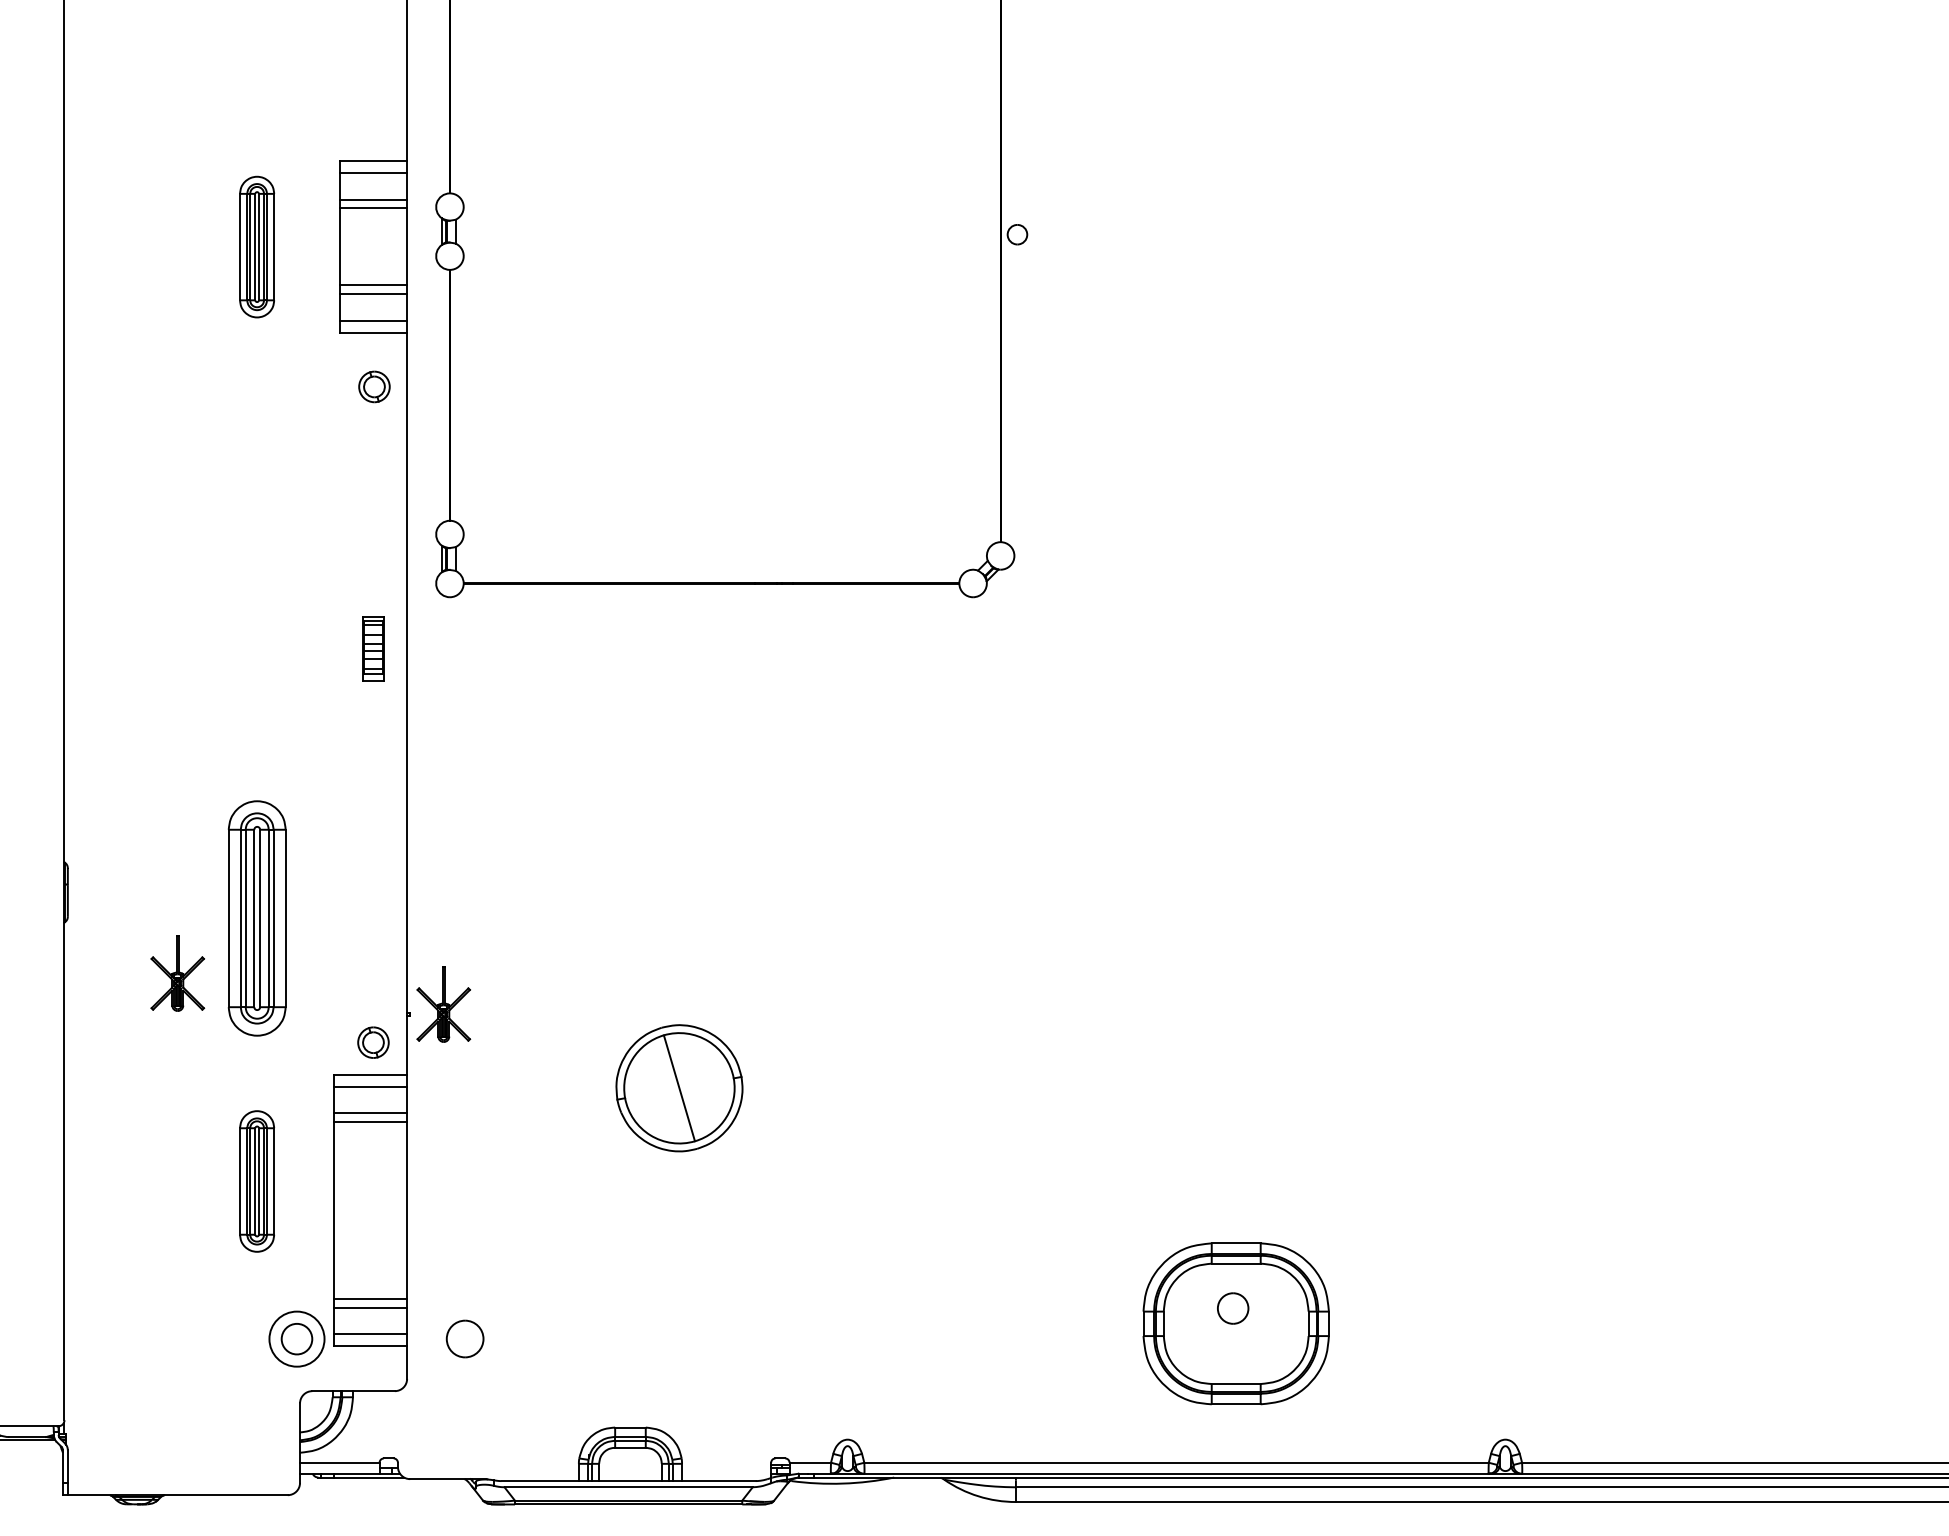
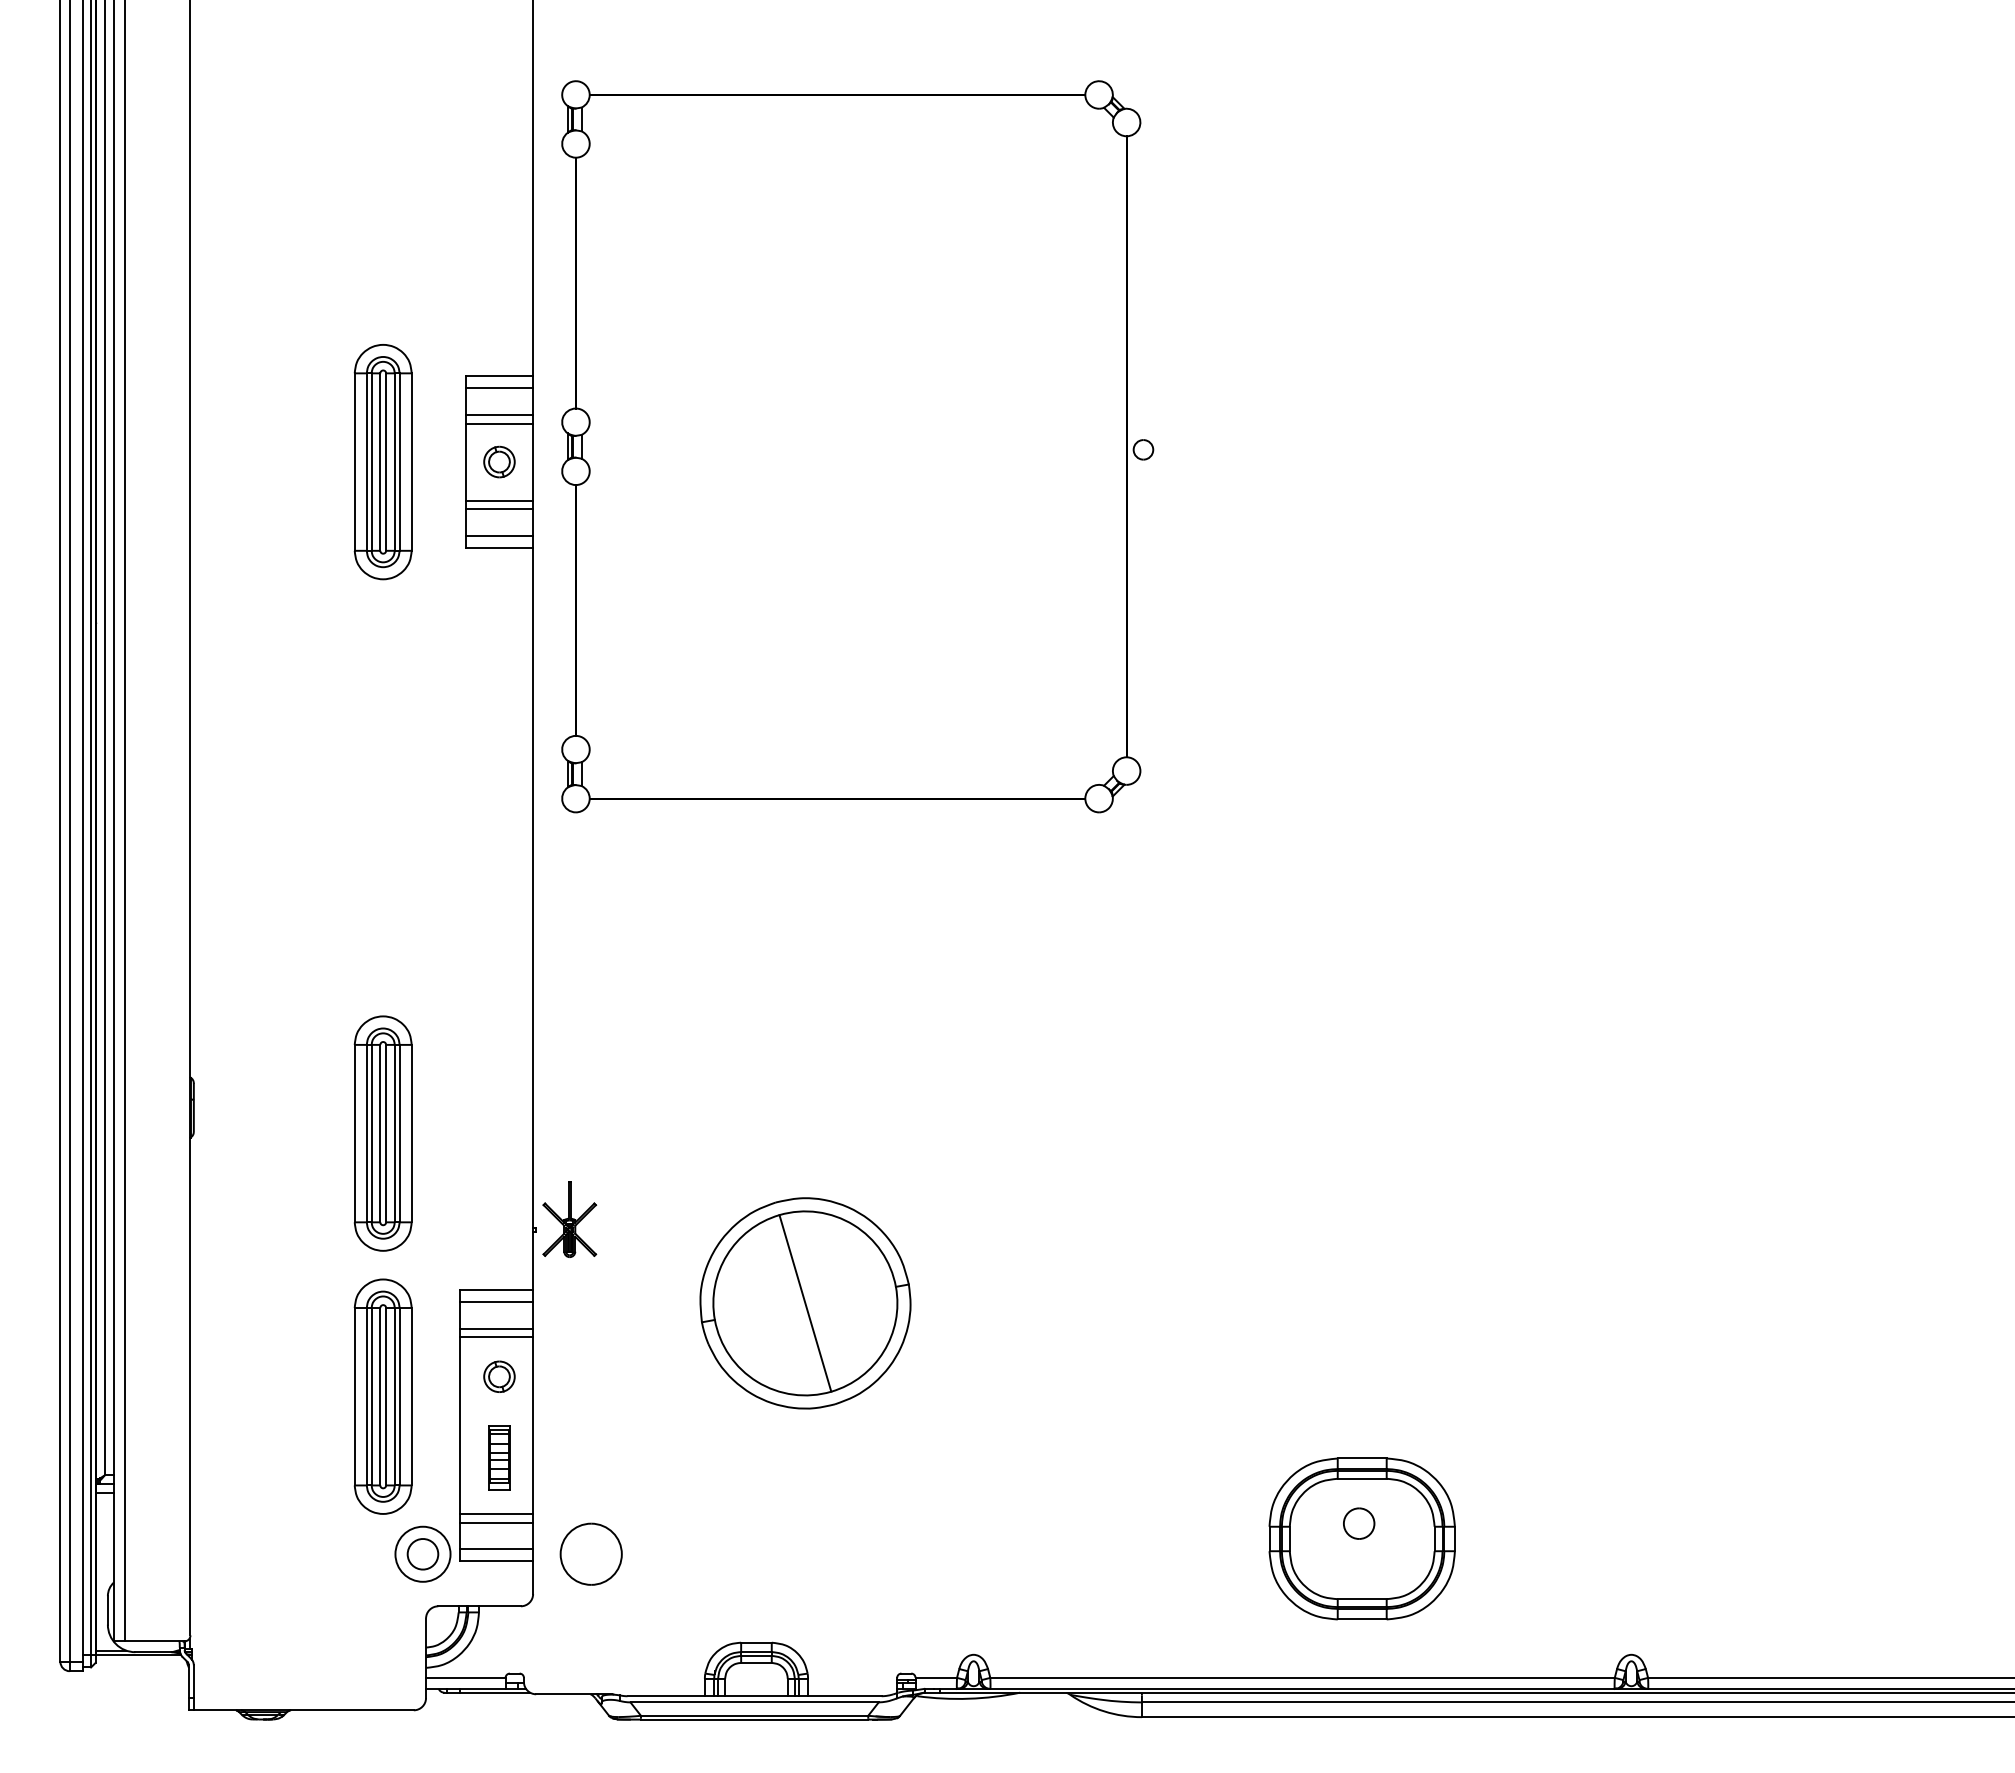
part: (256, 247) -> (382, 462), size x1.67
part: (374, 386) -> (499, 461), moved
part: (373, 648) -> (499, 1457), moved
part: (177, 973) -> (303, 1188), removed
part: (373, 1042) -> (499, 1376), moved
part: (679, 1088) -> (805, 1303), size x1.67
part: (256, 1181) -> (382, 1396), size x1.67
part: (464, 1338) -> (590, 1553), size x1.67

